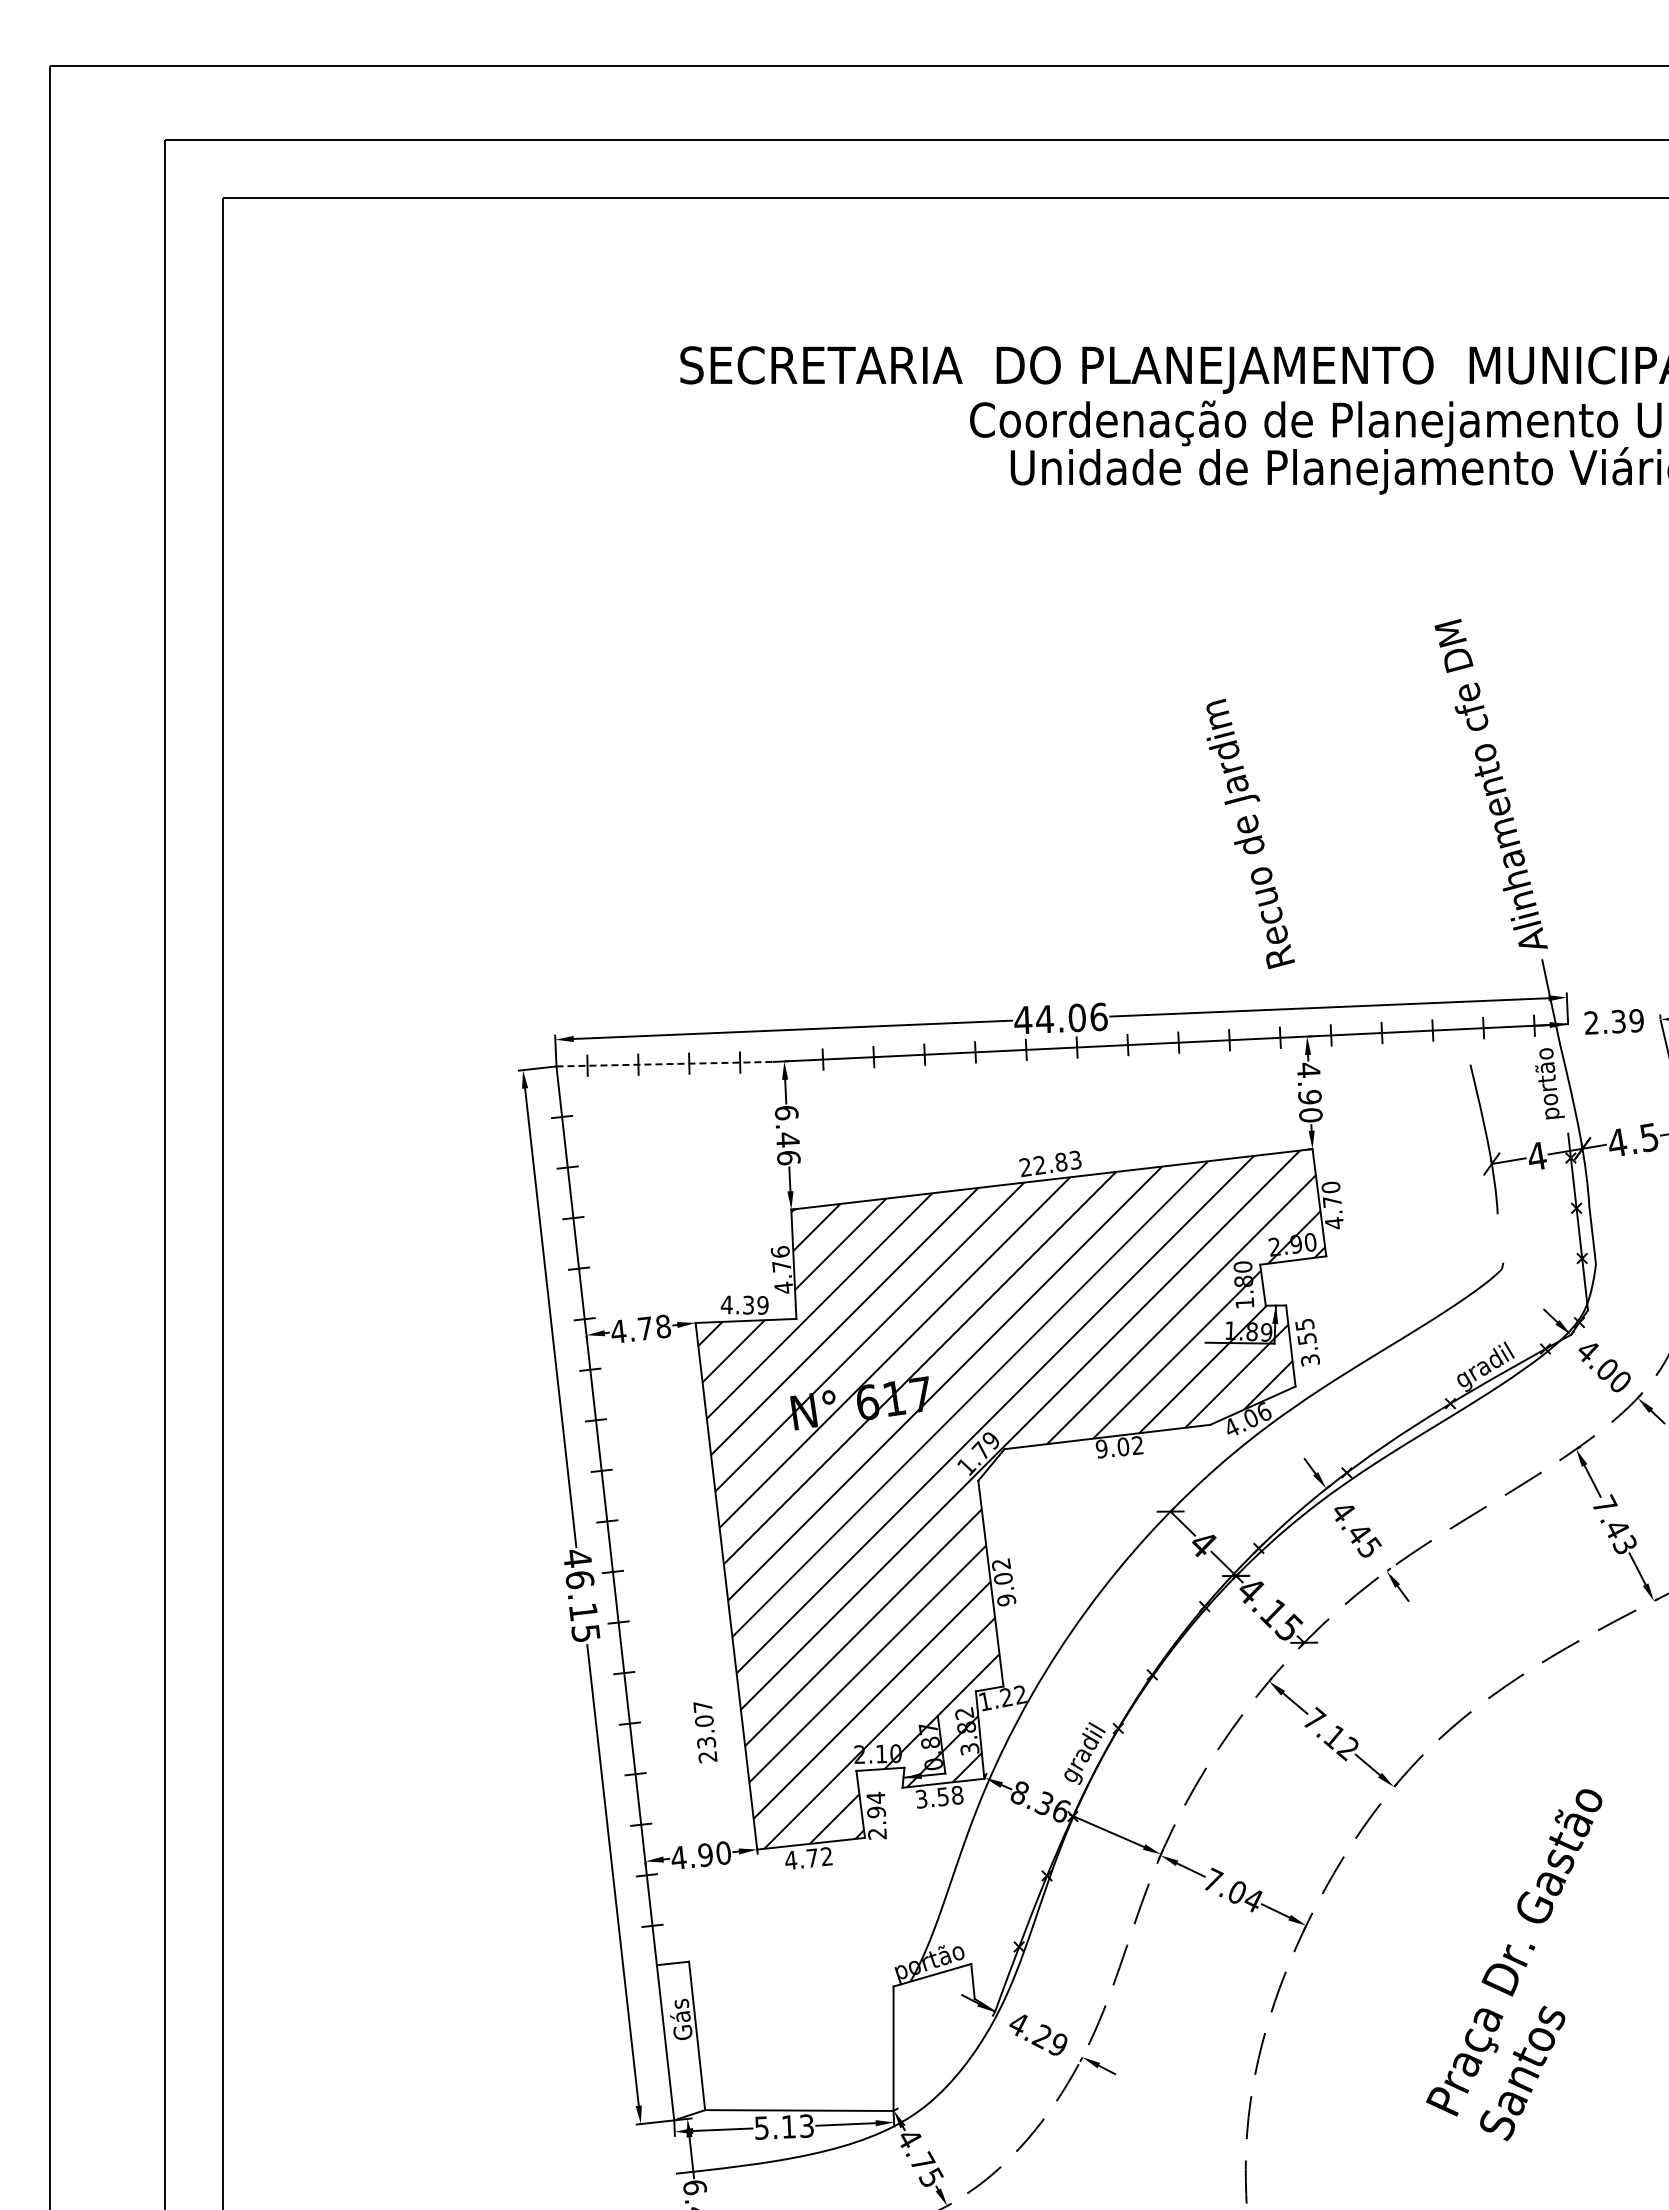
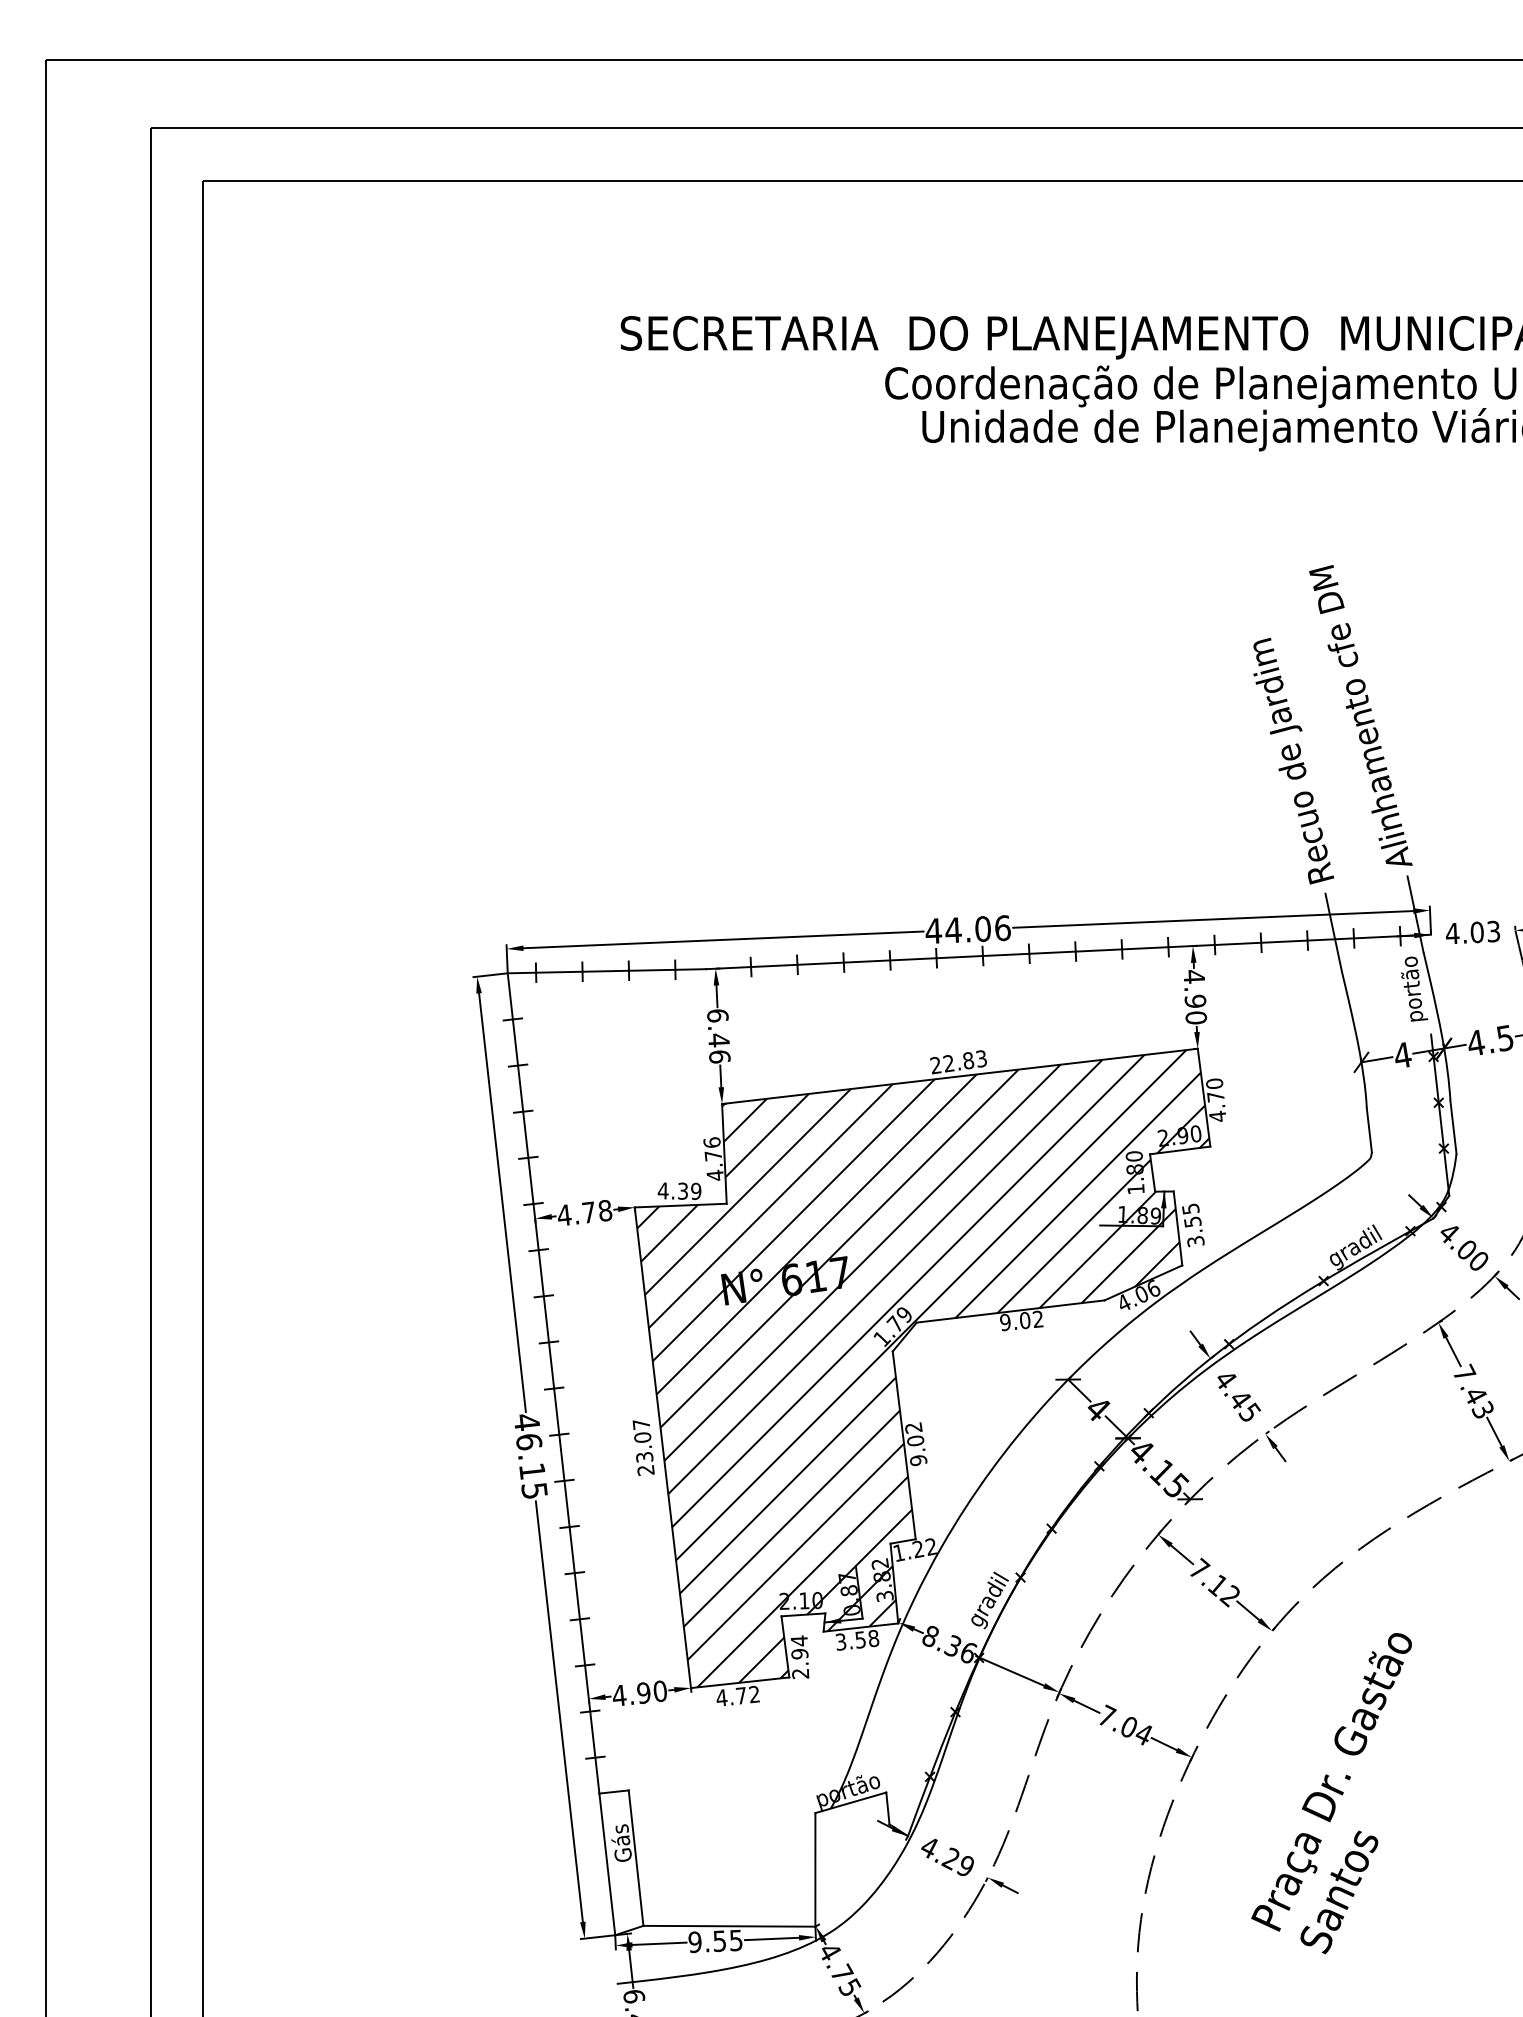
text: (1250, 833) -> (1293, 760), moved
line: (1461, 1021) -> (1333, 932), added
text: (1613, 1021) -> (1472, 932), 2.39 -> 4.03
line: (665, 1064) -> (607, 971), dashed -> solid
line: (1500, 1238) -> (1369, 1130), added
text: (705, 1732) -> (643, 1447), moved
text: (1514, 1965) -> (1331, 1793), moved
text: (783, 2126) -> (714, 1940), 5.13 -> 9.55

